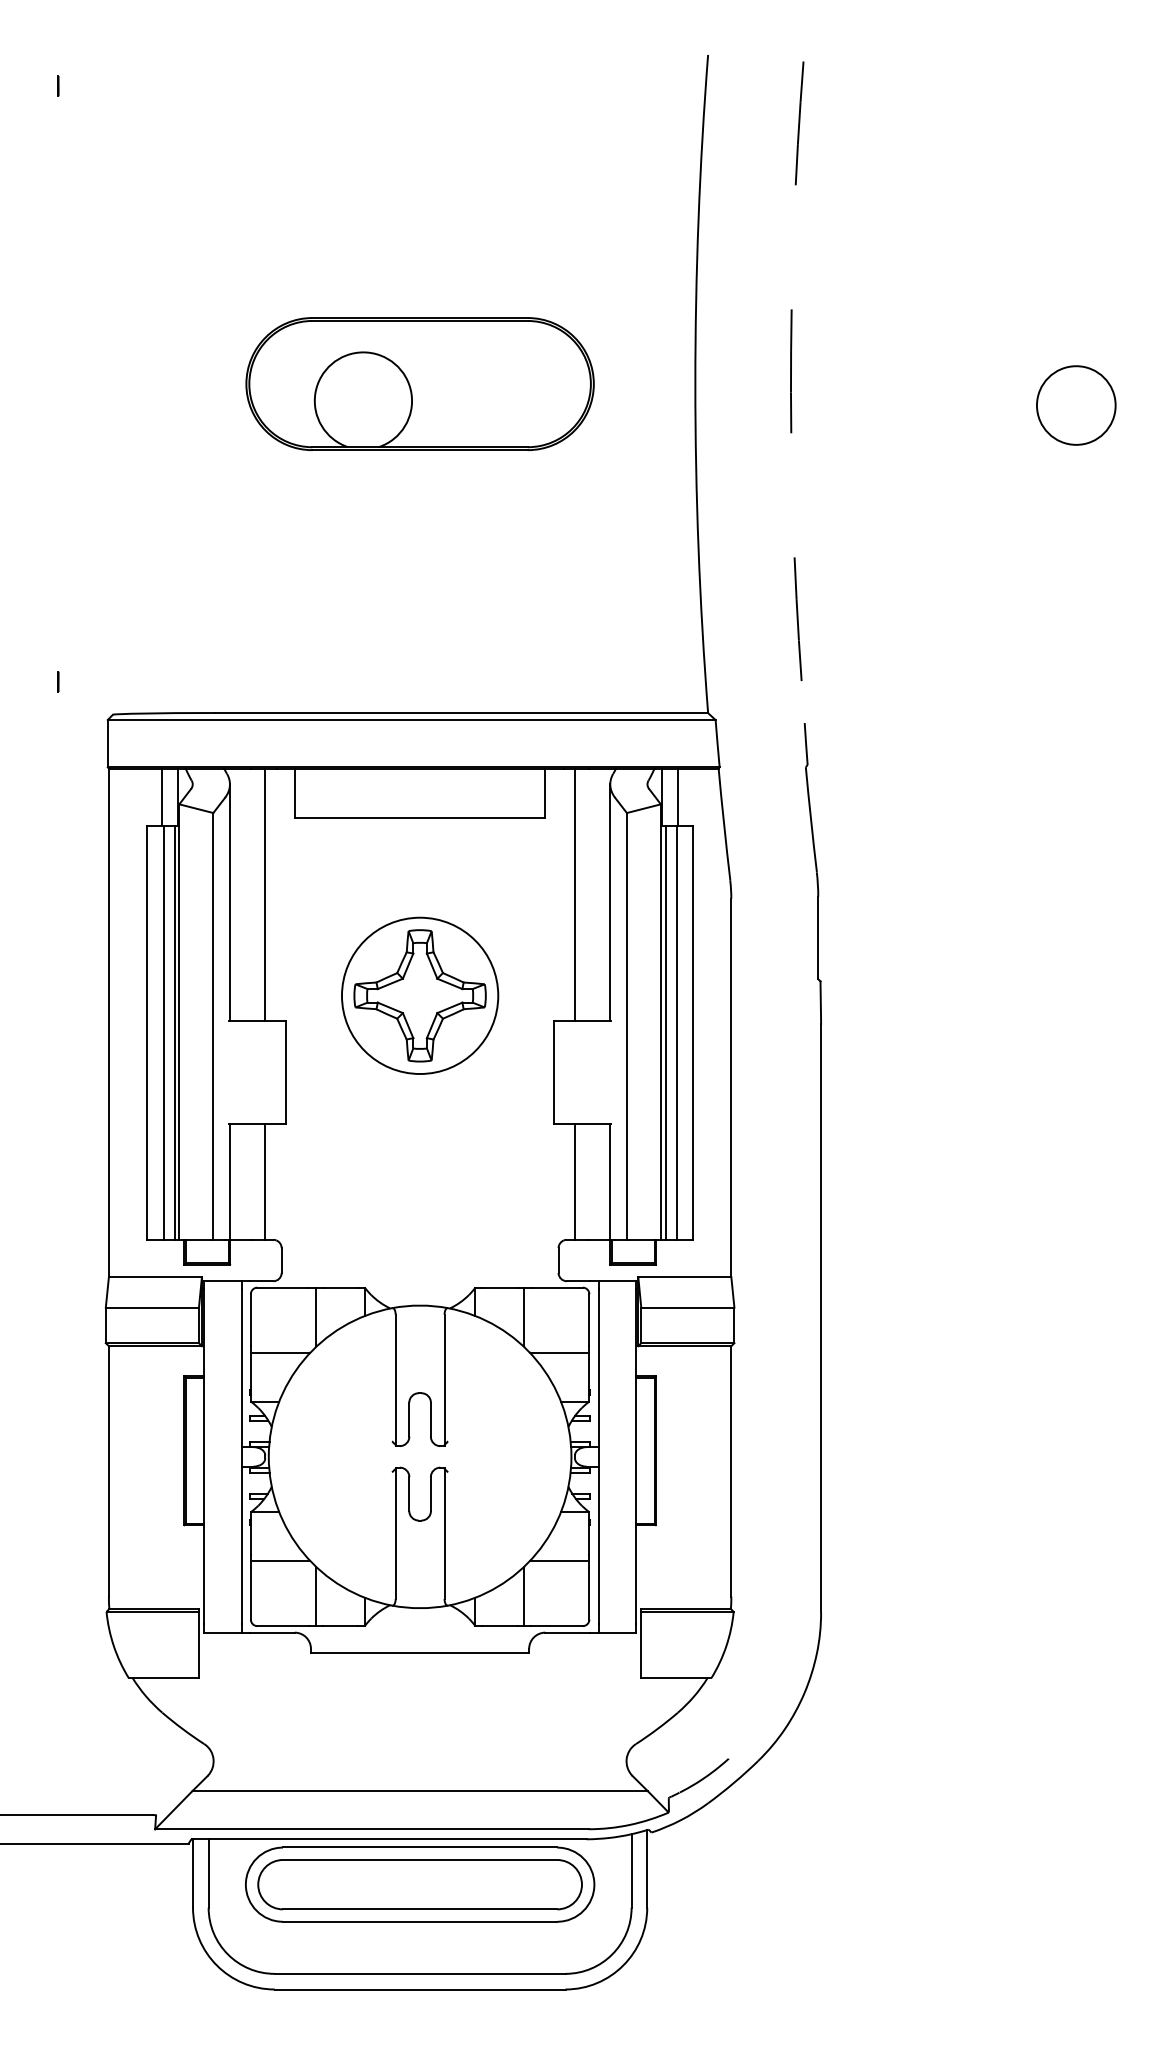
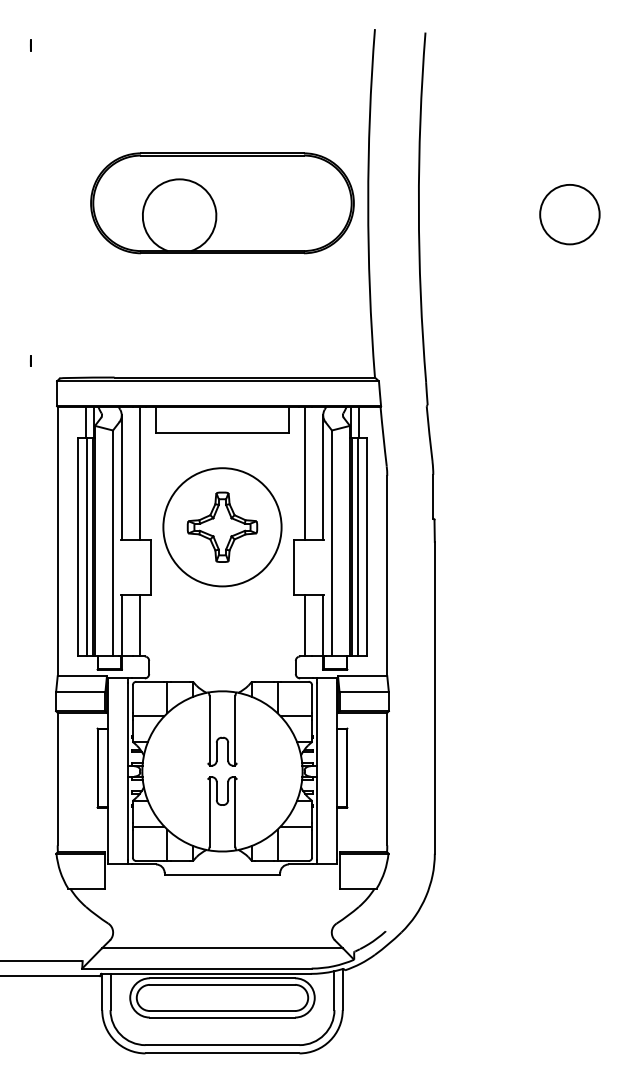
part: (420, 384) -> (222, 203), size x1.43
arc: (790, 391) -> (418, 207), dashed -> solid
circle: (1075, 405) -> (569, 214), size x1.43
circle: (420, 996) -> (222, 527), size x1.43

